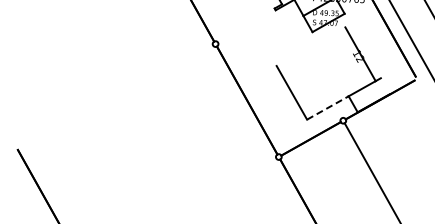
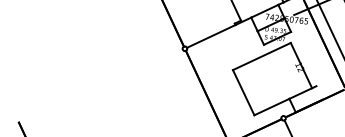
line: (246, 26) -> (210, 36), added
line: (310, 46) -> (261, 56), added
line: (327, 107) -> (271, 106), dashed -> solid

